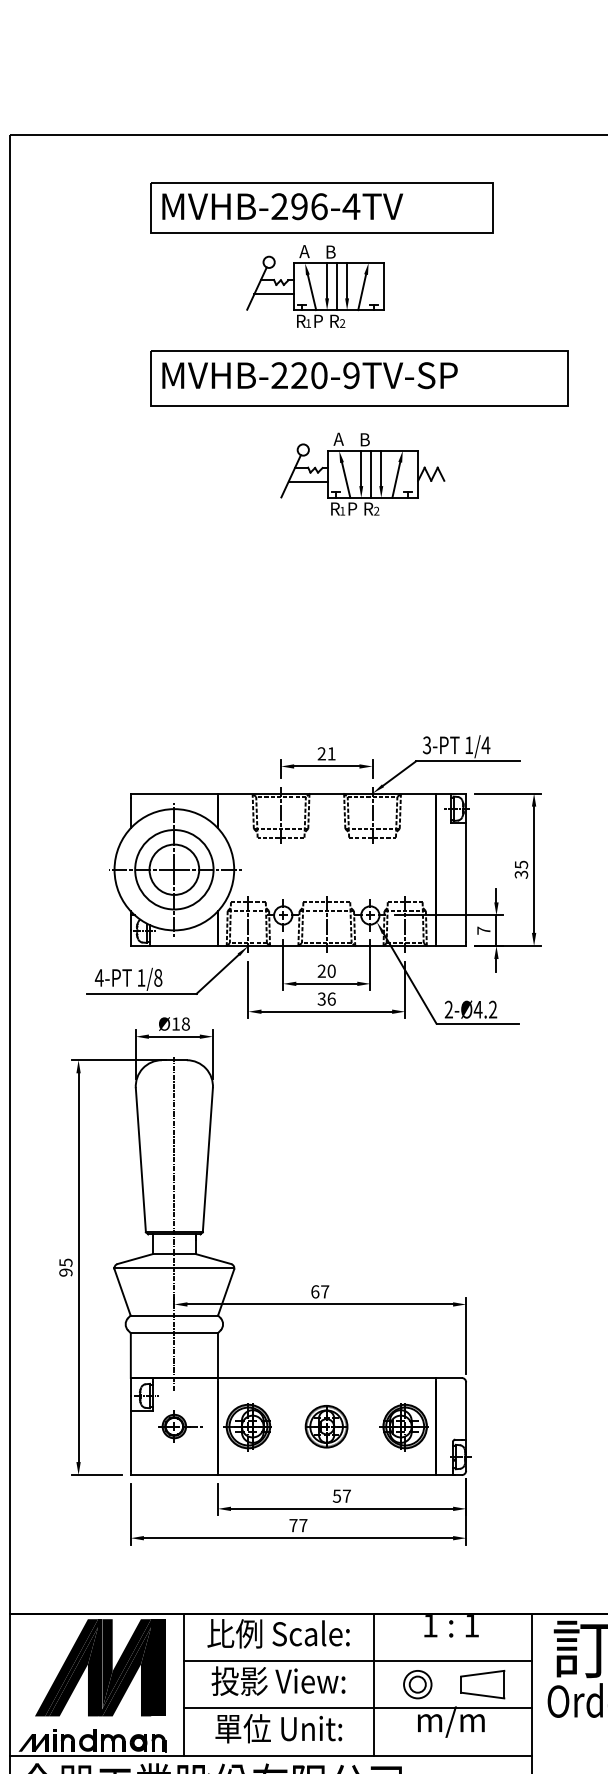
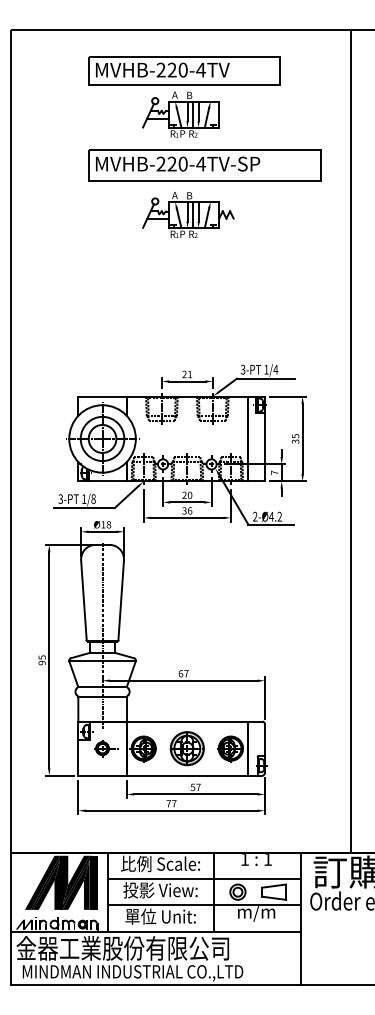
text: (309, 205) -> (177, 69), MVHB-296-4TV -> MVHB-220-4TV
text: (350, 374) -> (200, 163), MVHB-220-9TV-SP -> MVHB-220-4TV-SP
part: (363, 473) -> (188, 214), moved
text: (98, 978) -> (60, 499), 4-PT -> 3-PT
part: (325, 1426) -> (186, 748), size x1.43

